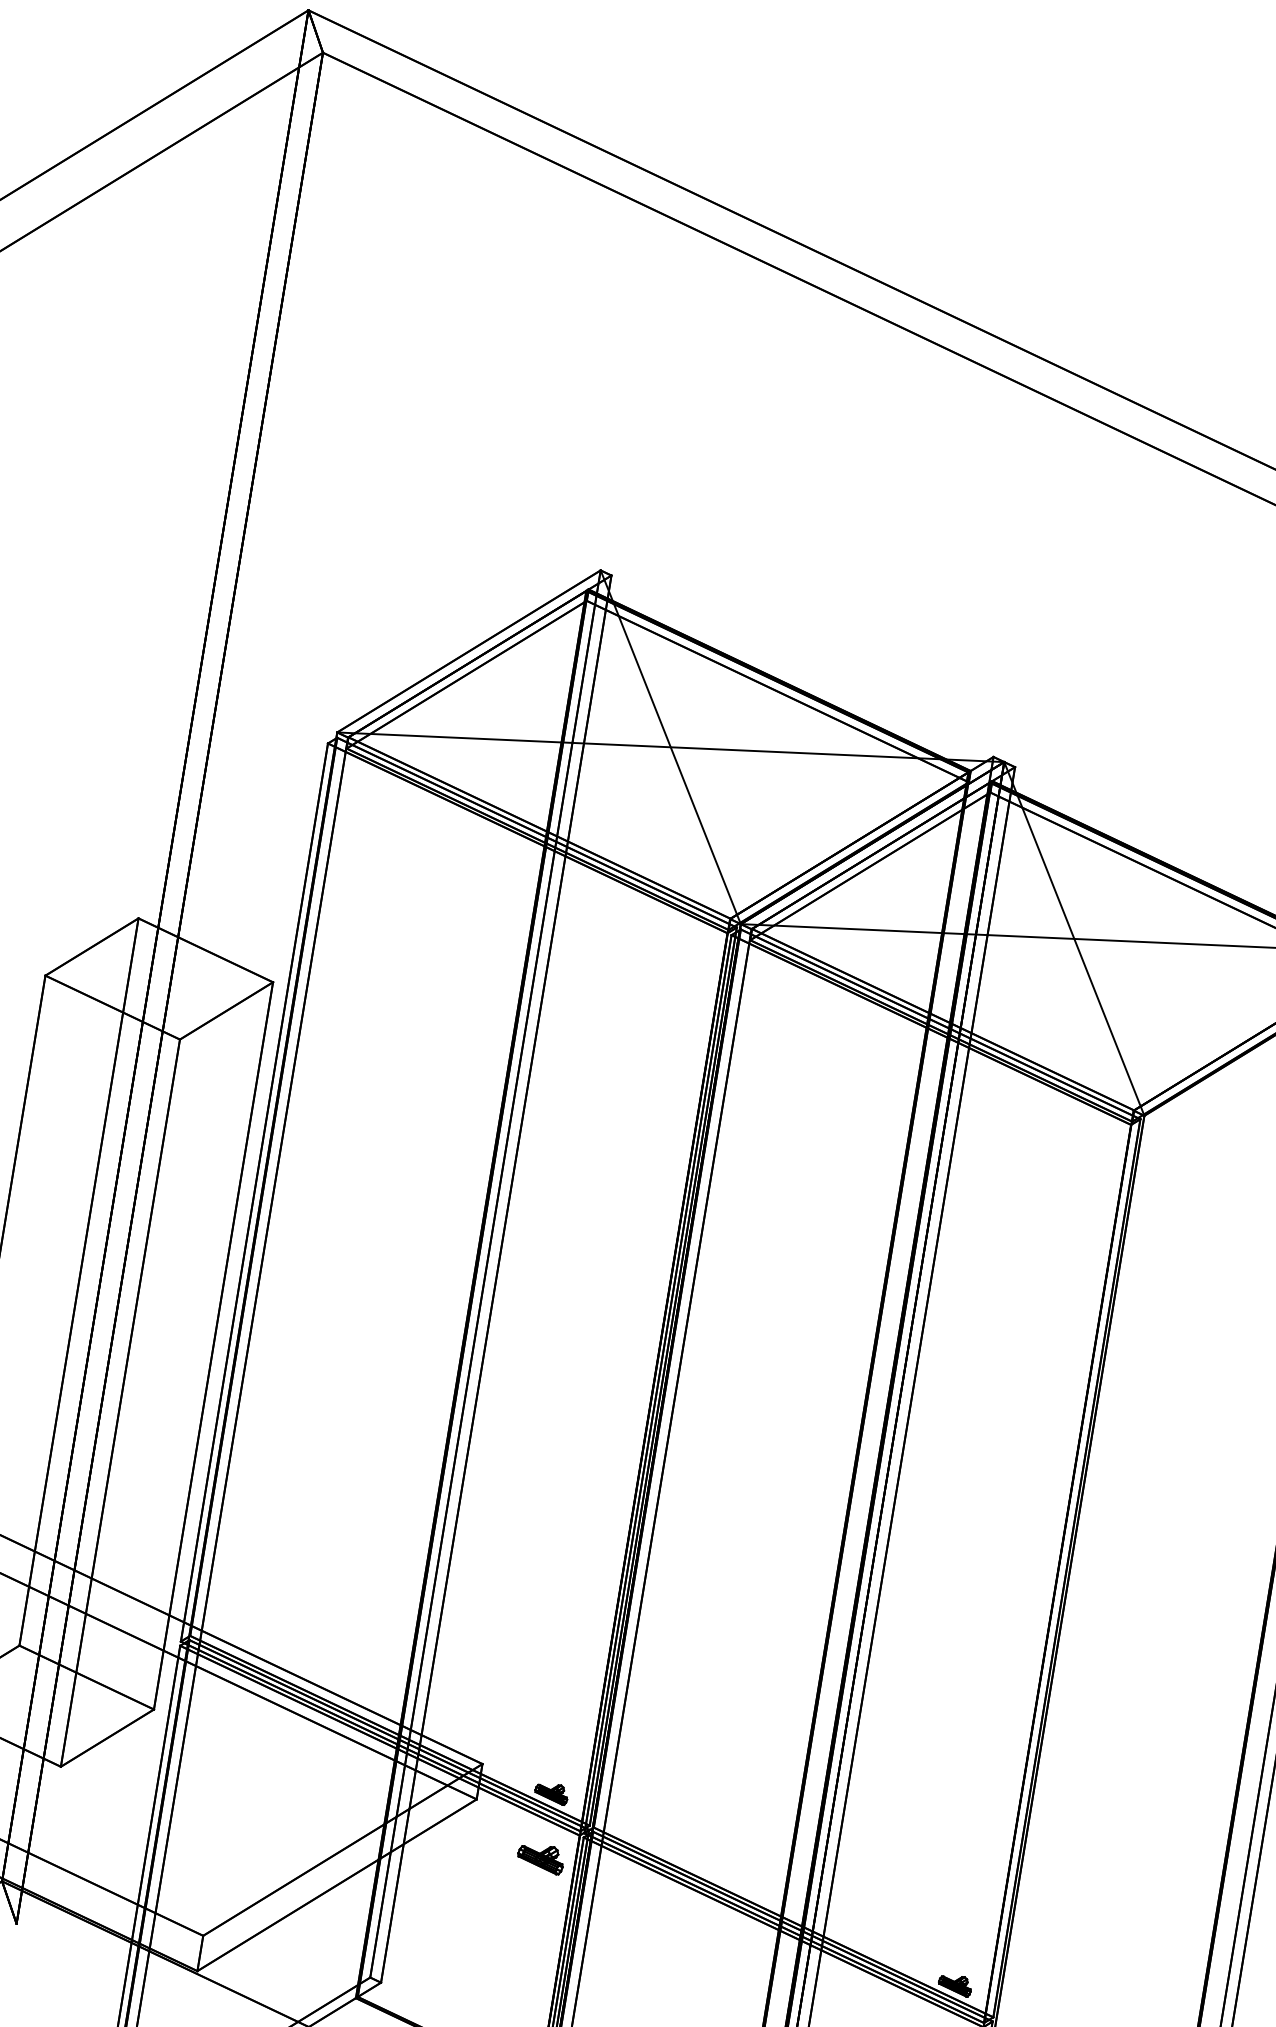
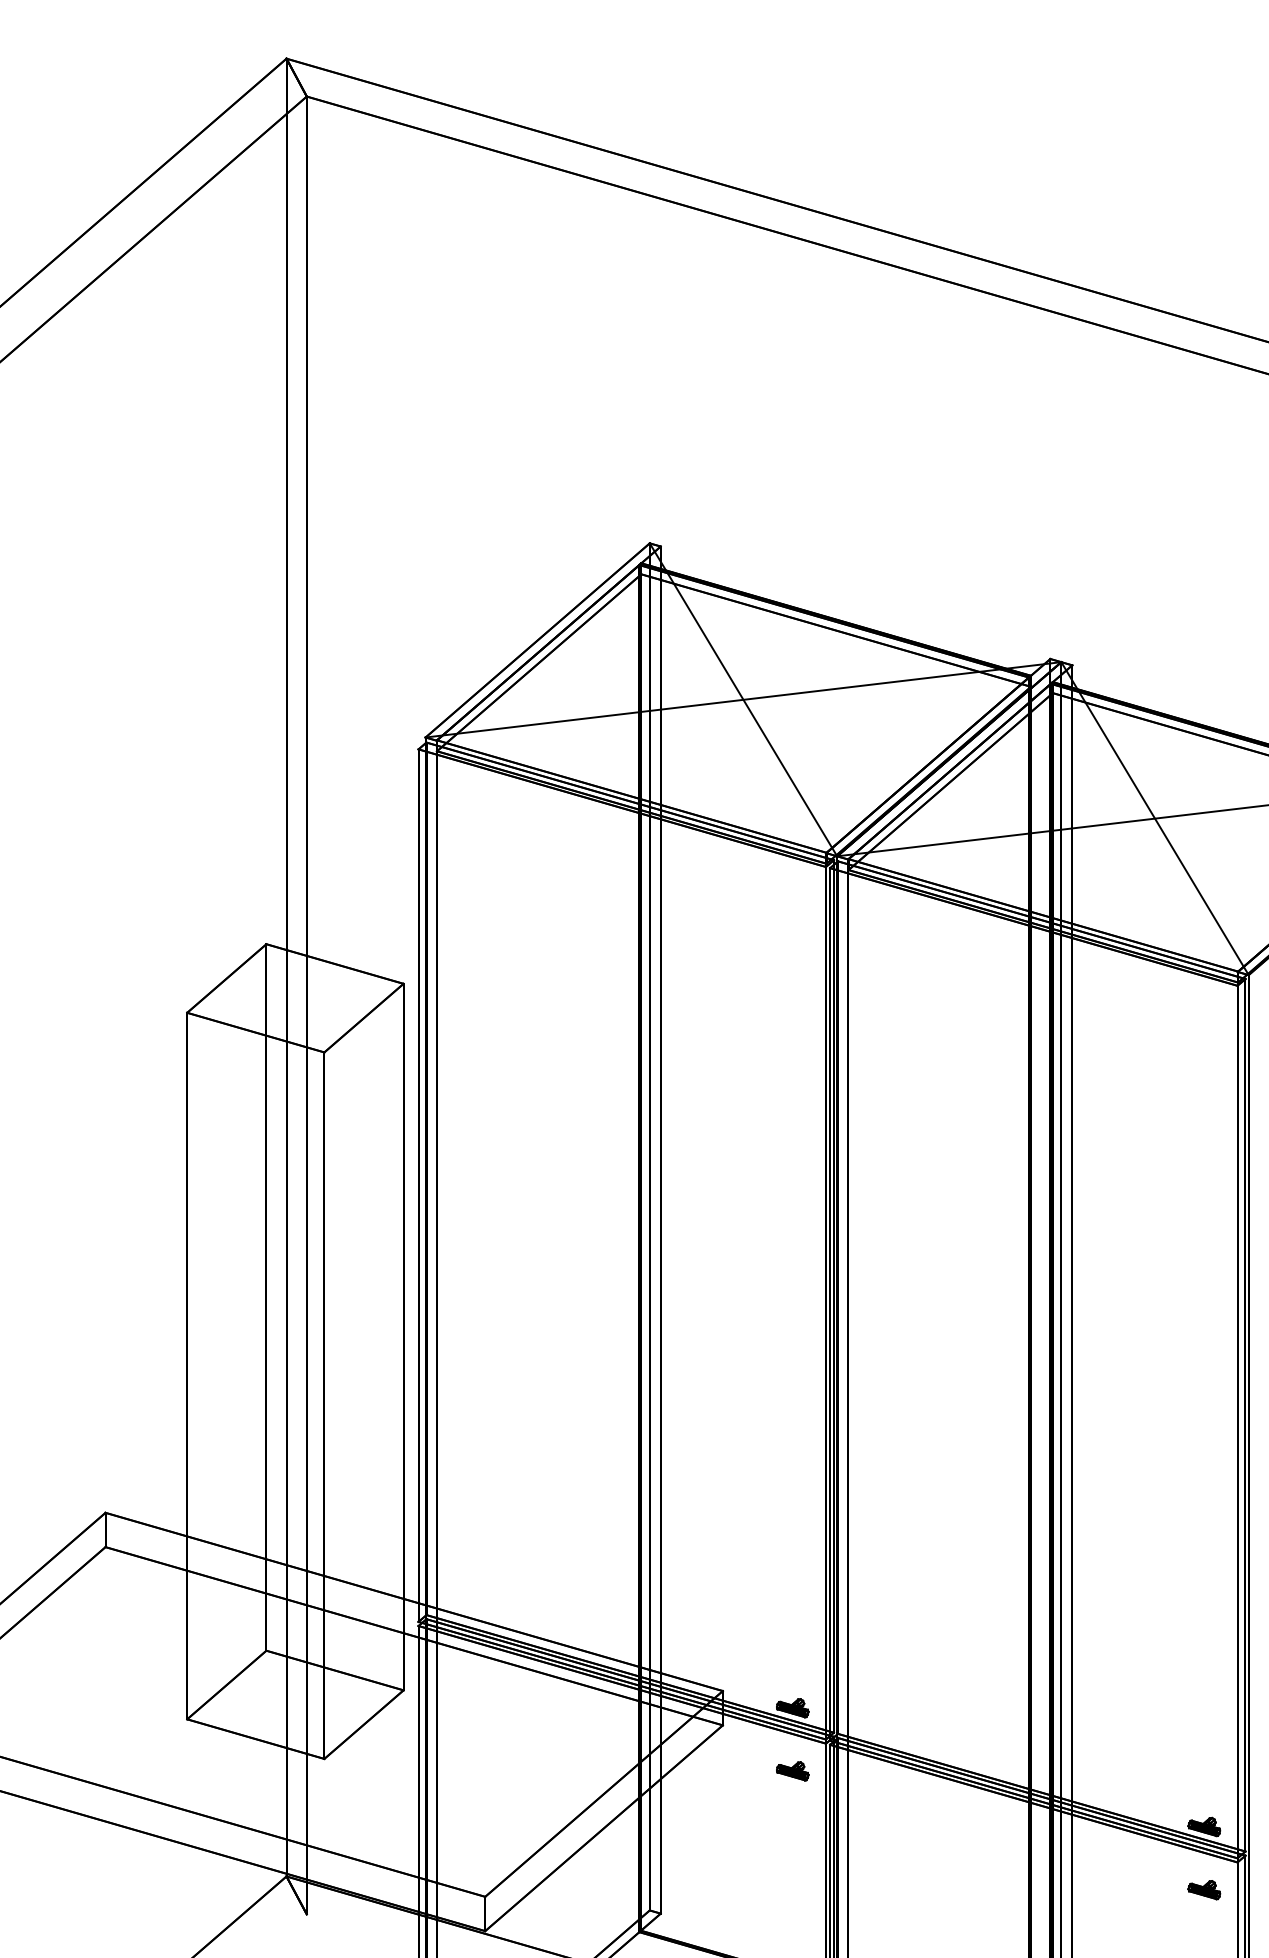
part: (540, 1858) -> (792, 1771), size x0.71

